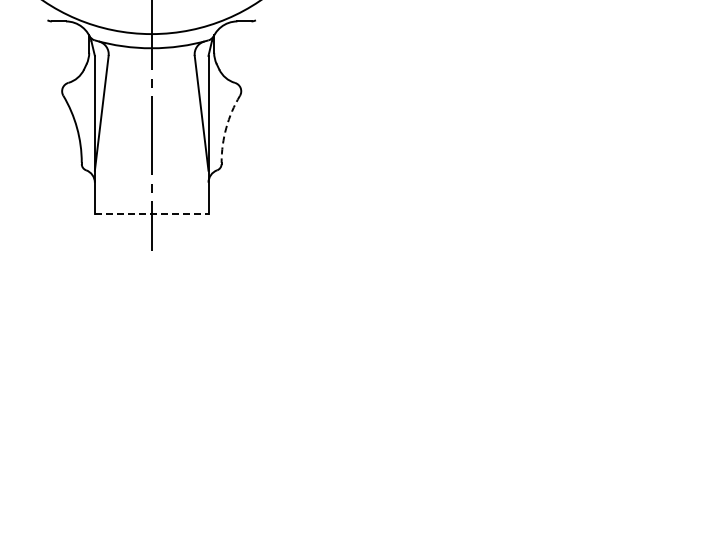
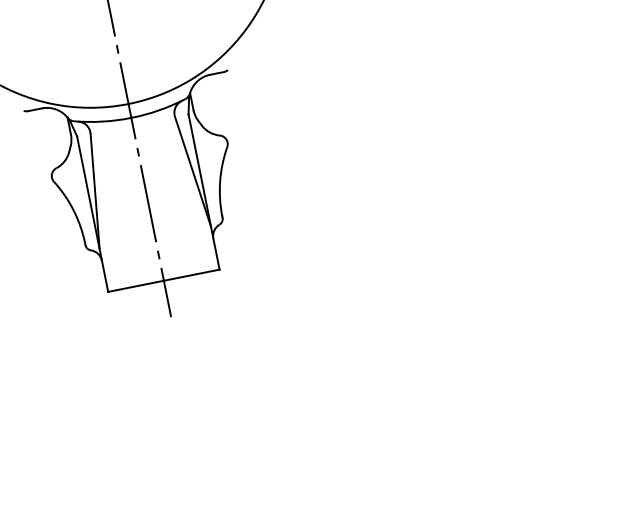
arc: (226, 128) -> (220, 181), dashed -> solid
line: (151, 214) -> (163, 280), dashed -> solid

